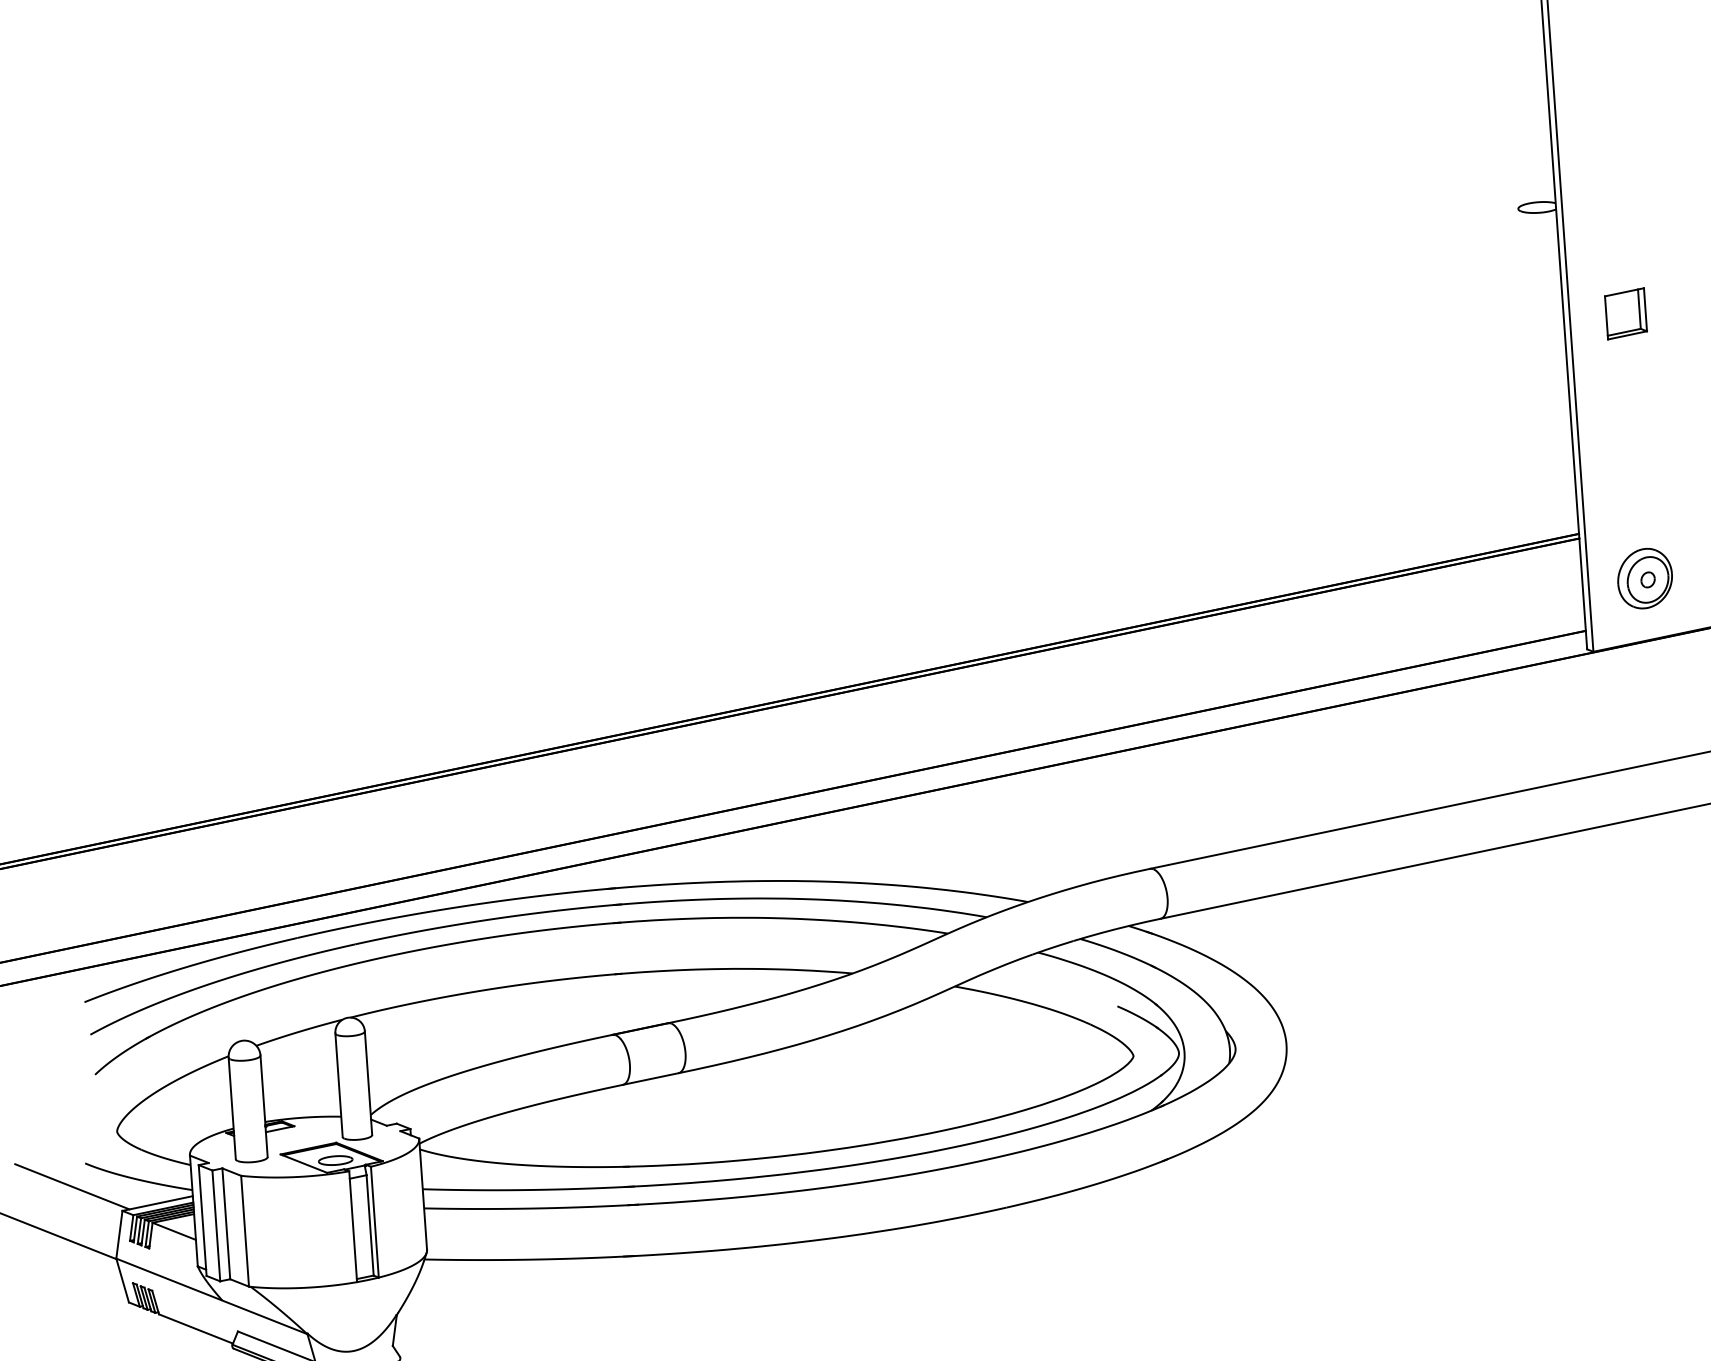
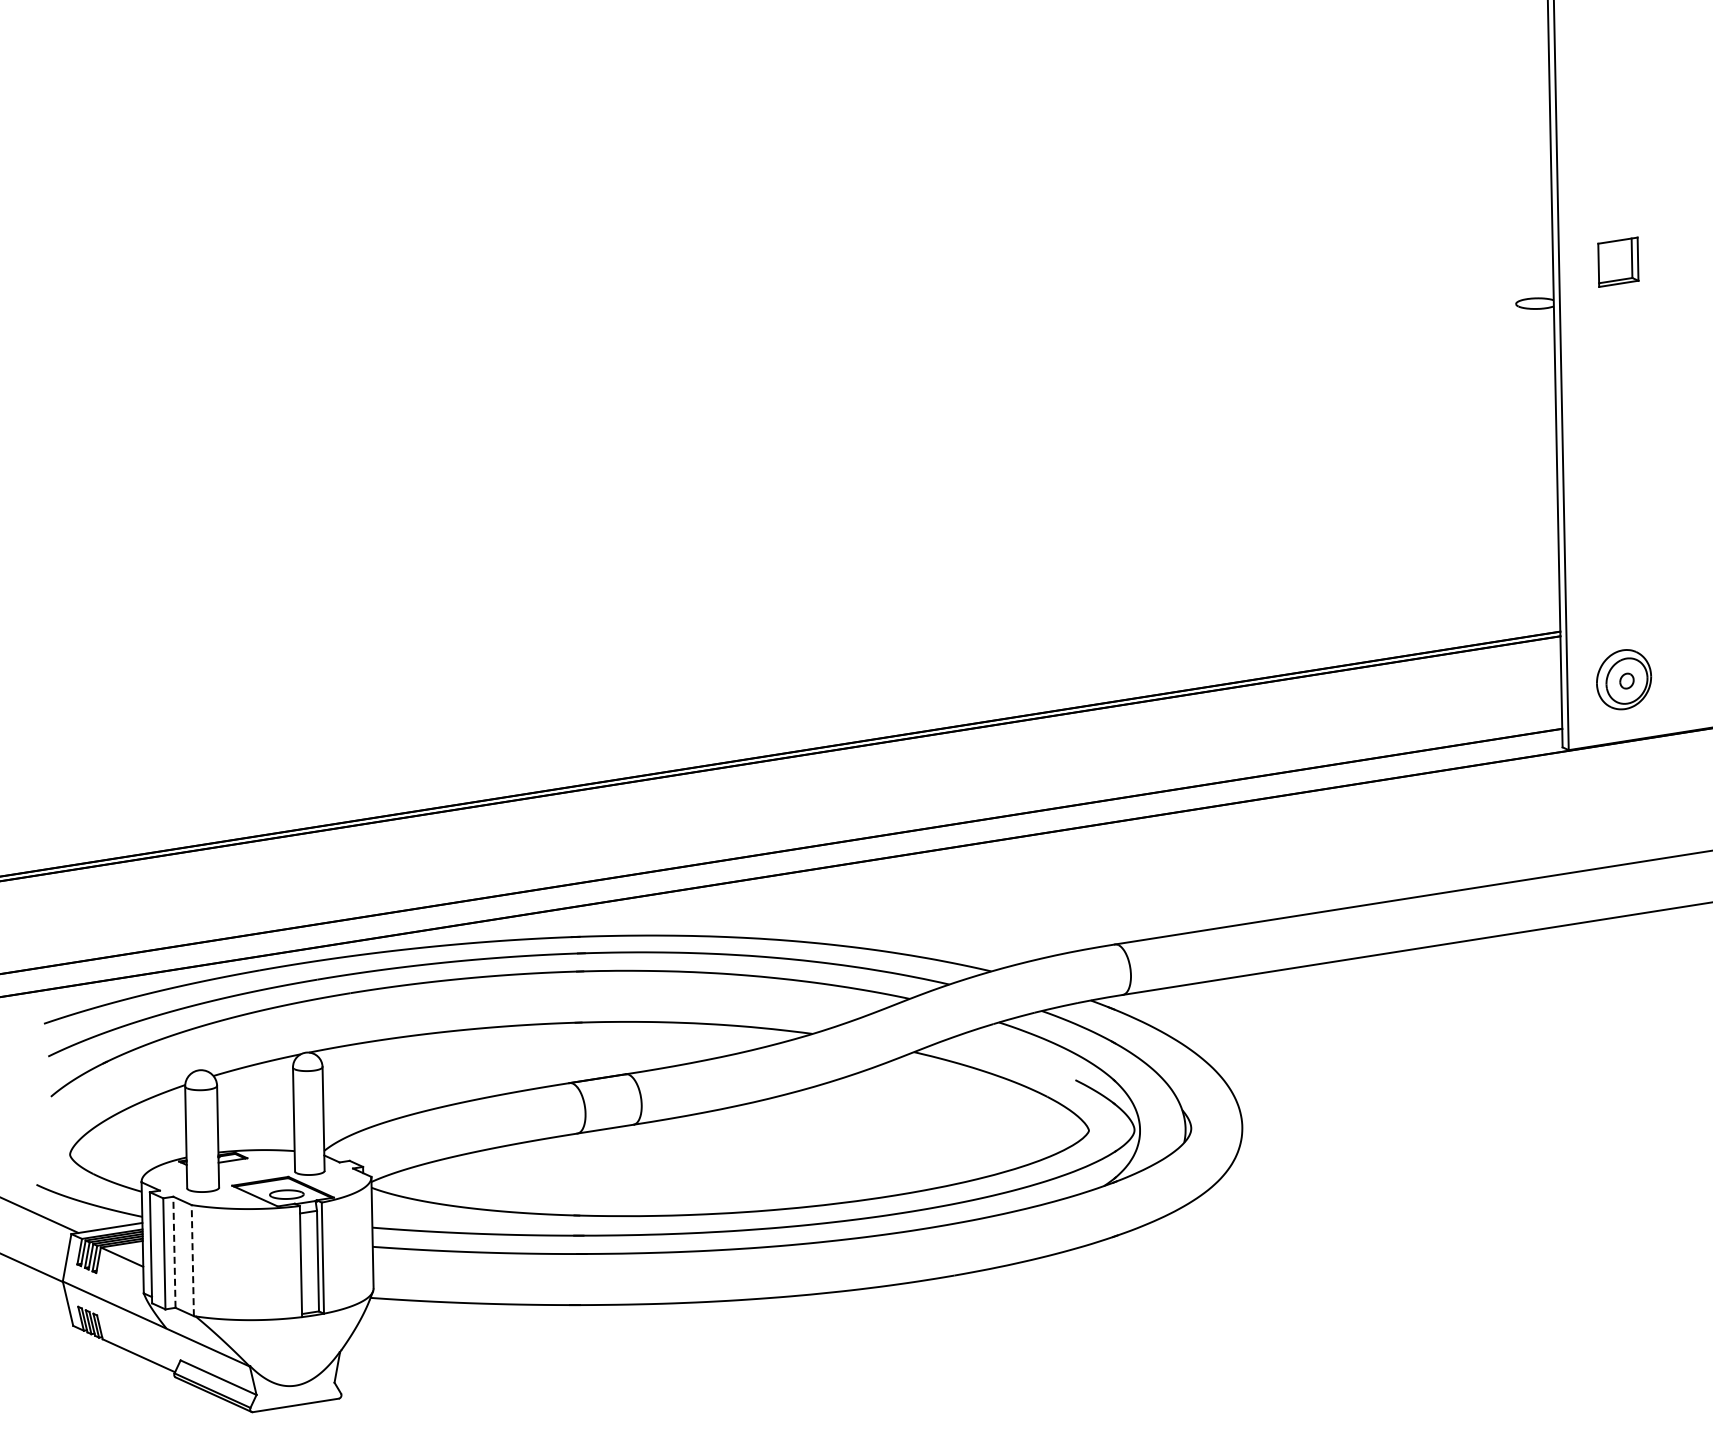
part: (1626, 313) -> (1618, 261), moved
line: (226, 1224) -> (174, 1252), solid -> dashed
line: (244, 1231) -> (192, 1260), solid -> dashed

